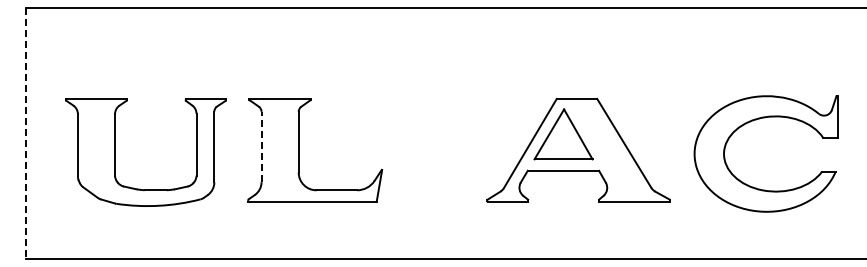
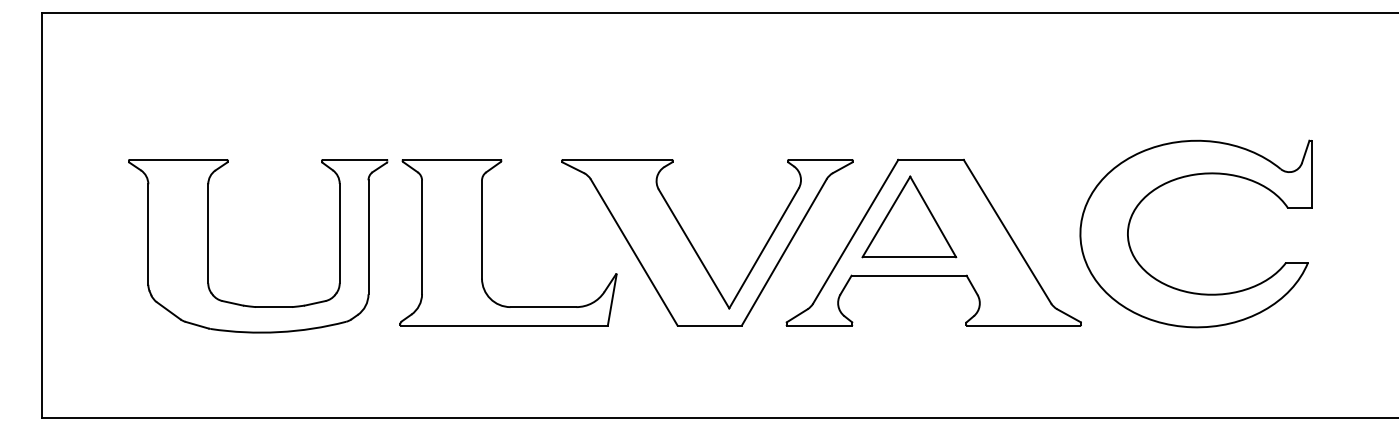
part: (753, 121) -> (1175, 181), moved
line: (26, 133) -> (42, 215), dashed -> solid
line: (261, 146) -> (421, 236), dashed -> solid
part: (115, 152) -> (208, 246), moved
part: (431, 154) -> (696, 249), added

